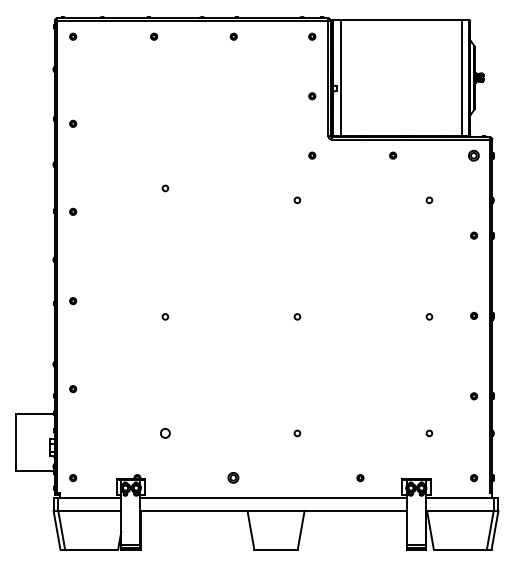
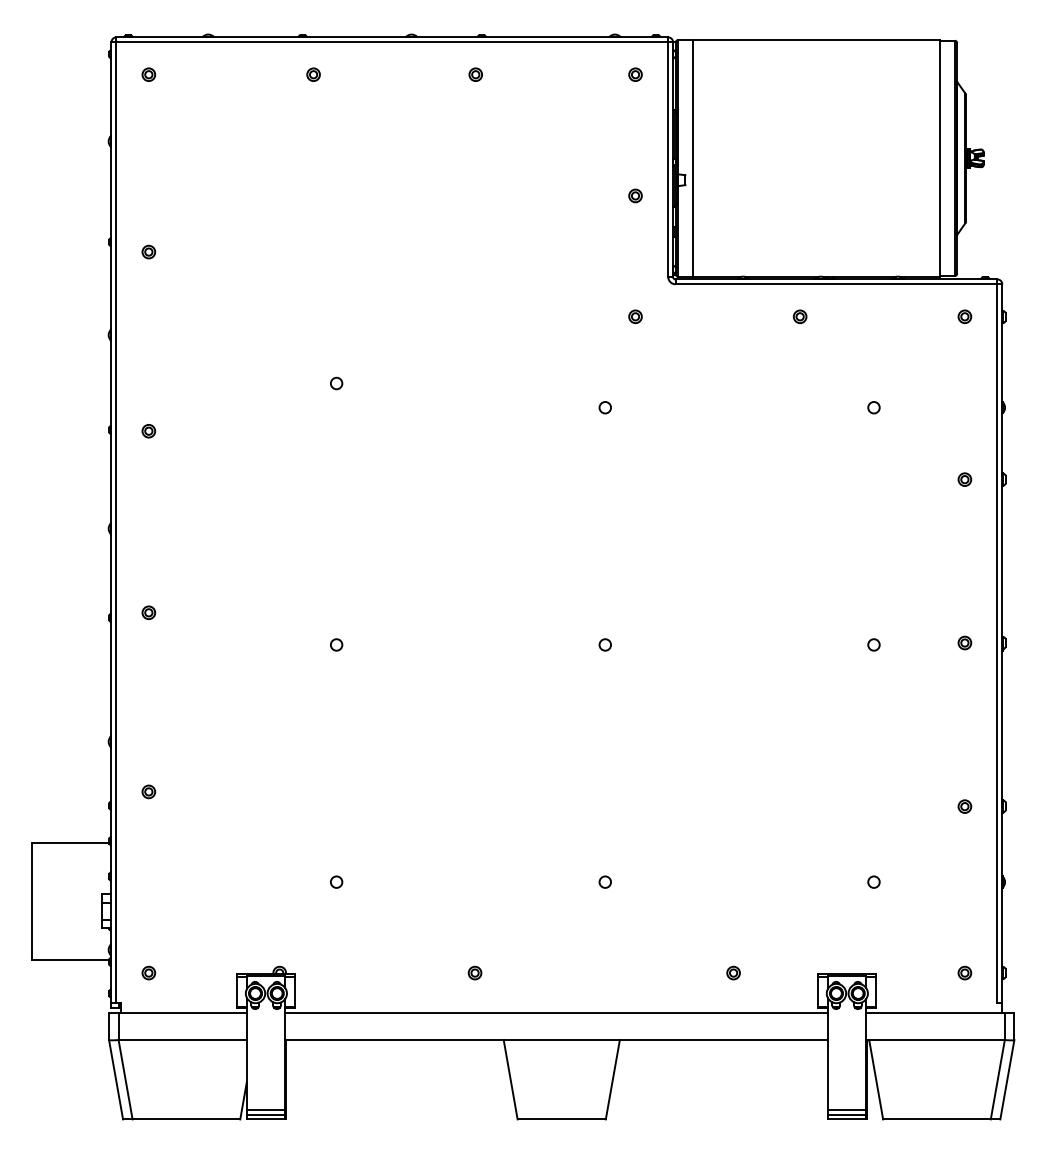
part: (474, 155) -> (965, 316), size x0.62
circle: (165, 433) -> (336, 882), size x0.62
part: (233, 478) -> (475, 973), size x0.62

